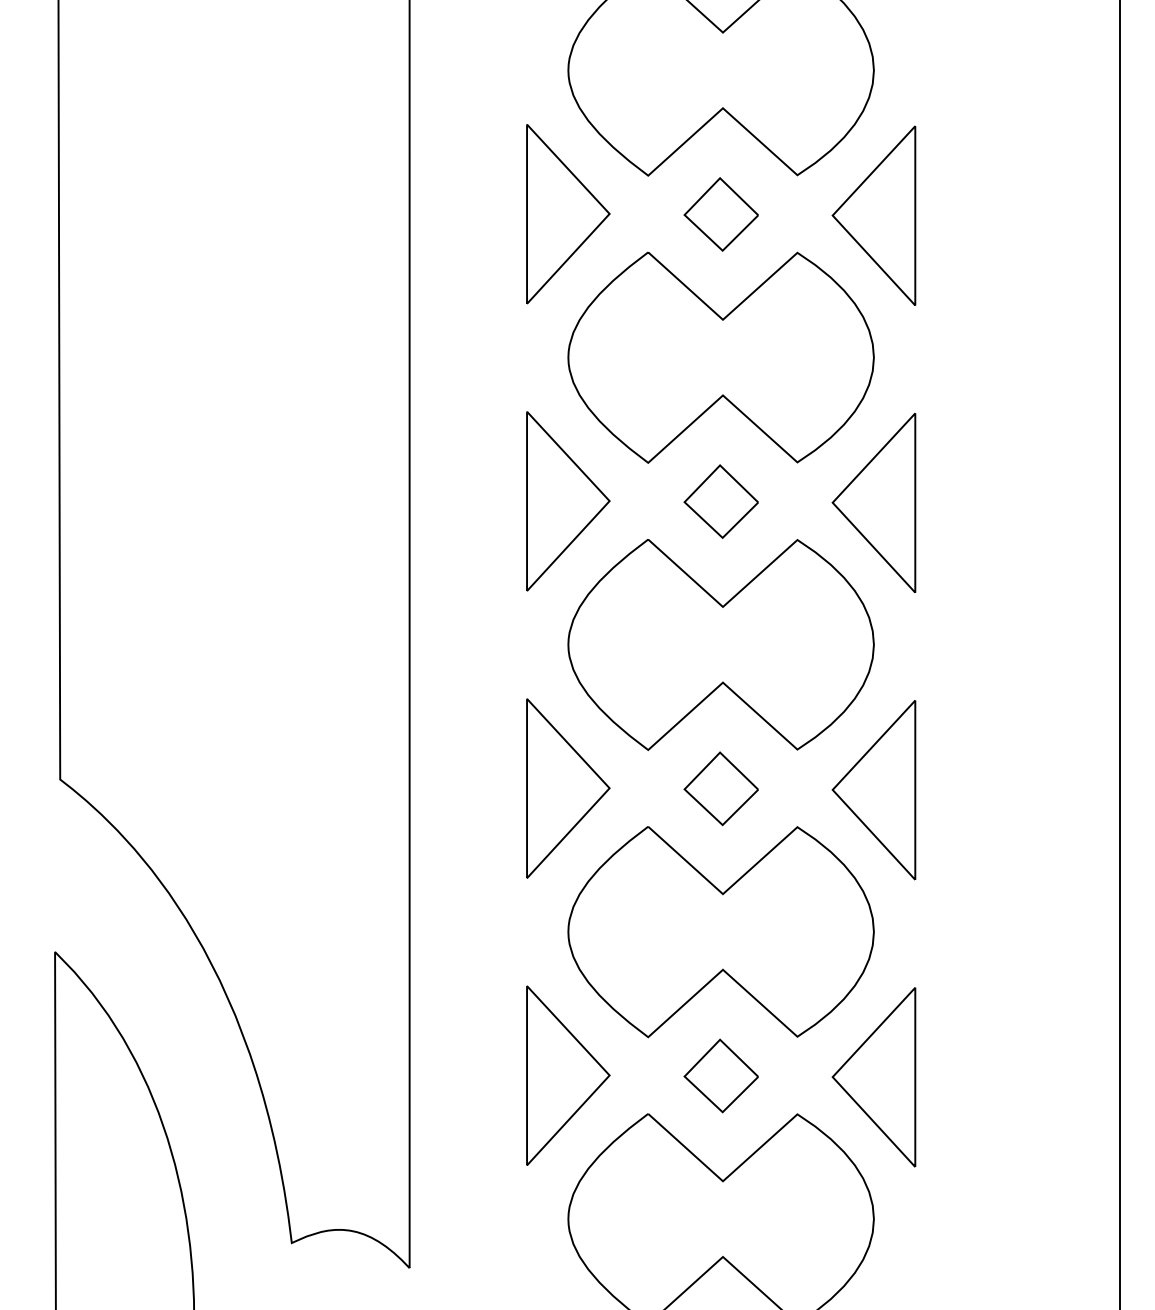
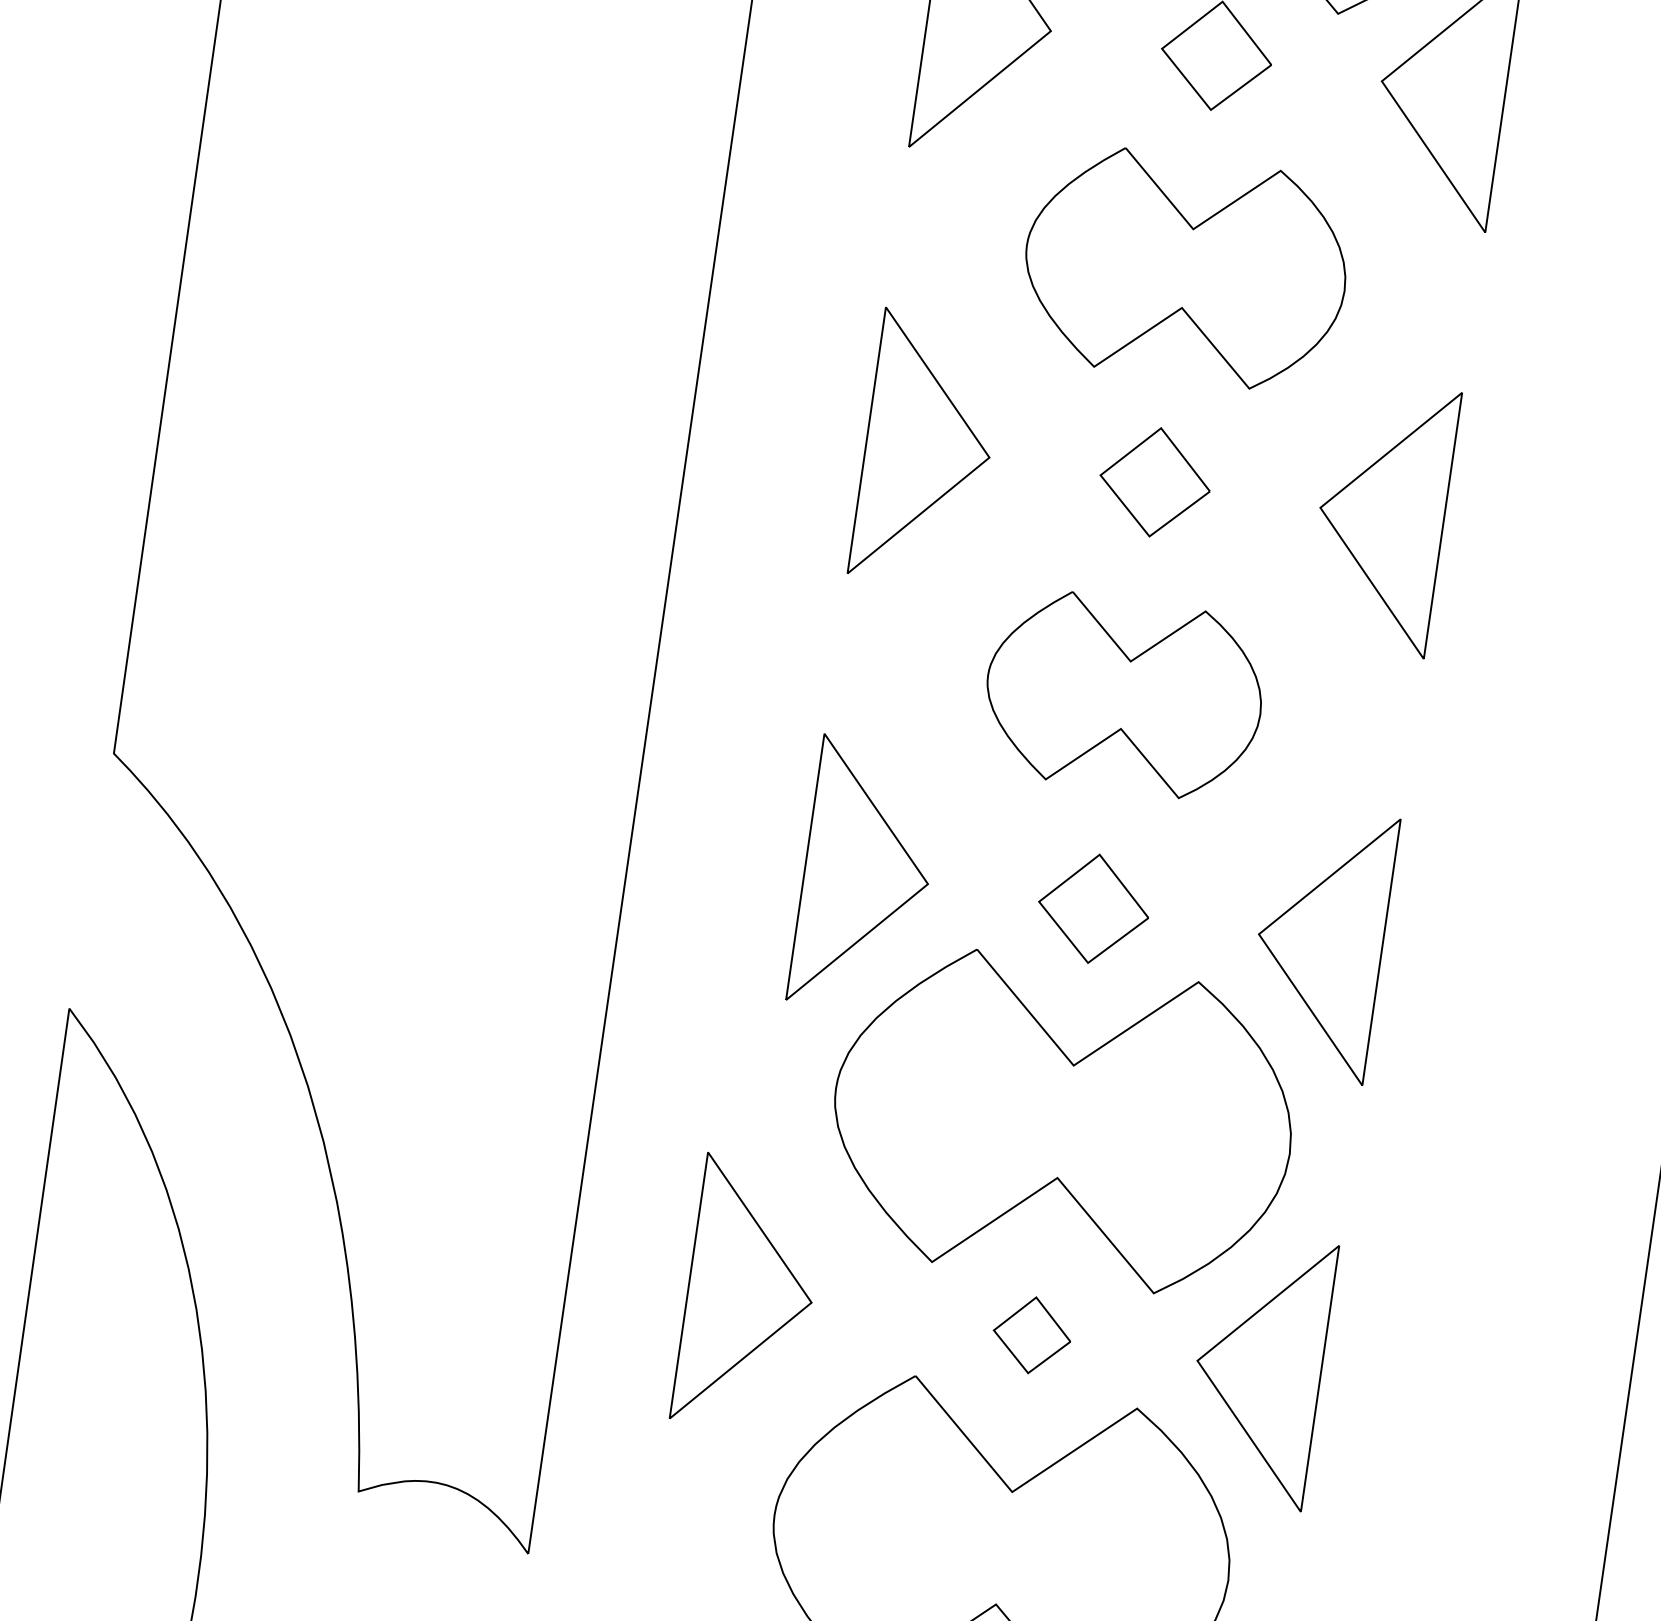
part: (720, 357) -> (1184, 268), size x0.7
part: (720, 644) -> (1123, 694), size x0.6
part: (568, 1075) -> (750, 1293), moved
part: (720, 1075) -> (1031, 1334), size x0.7

